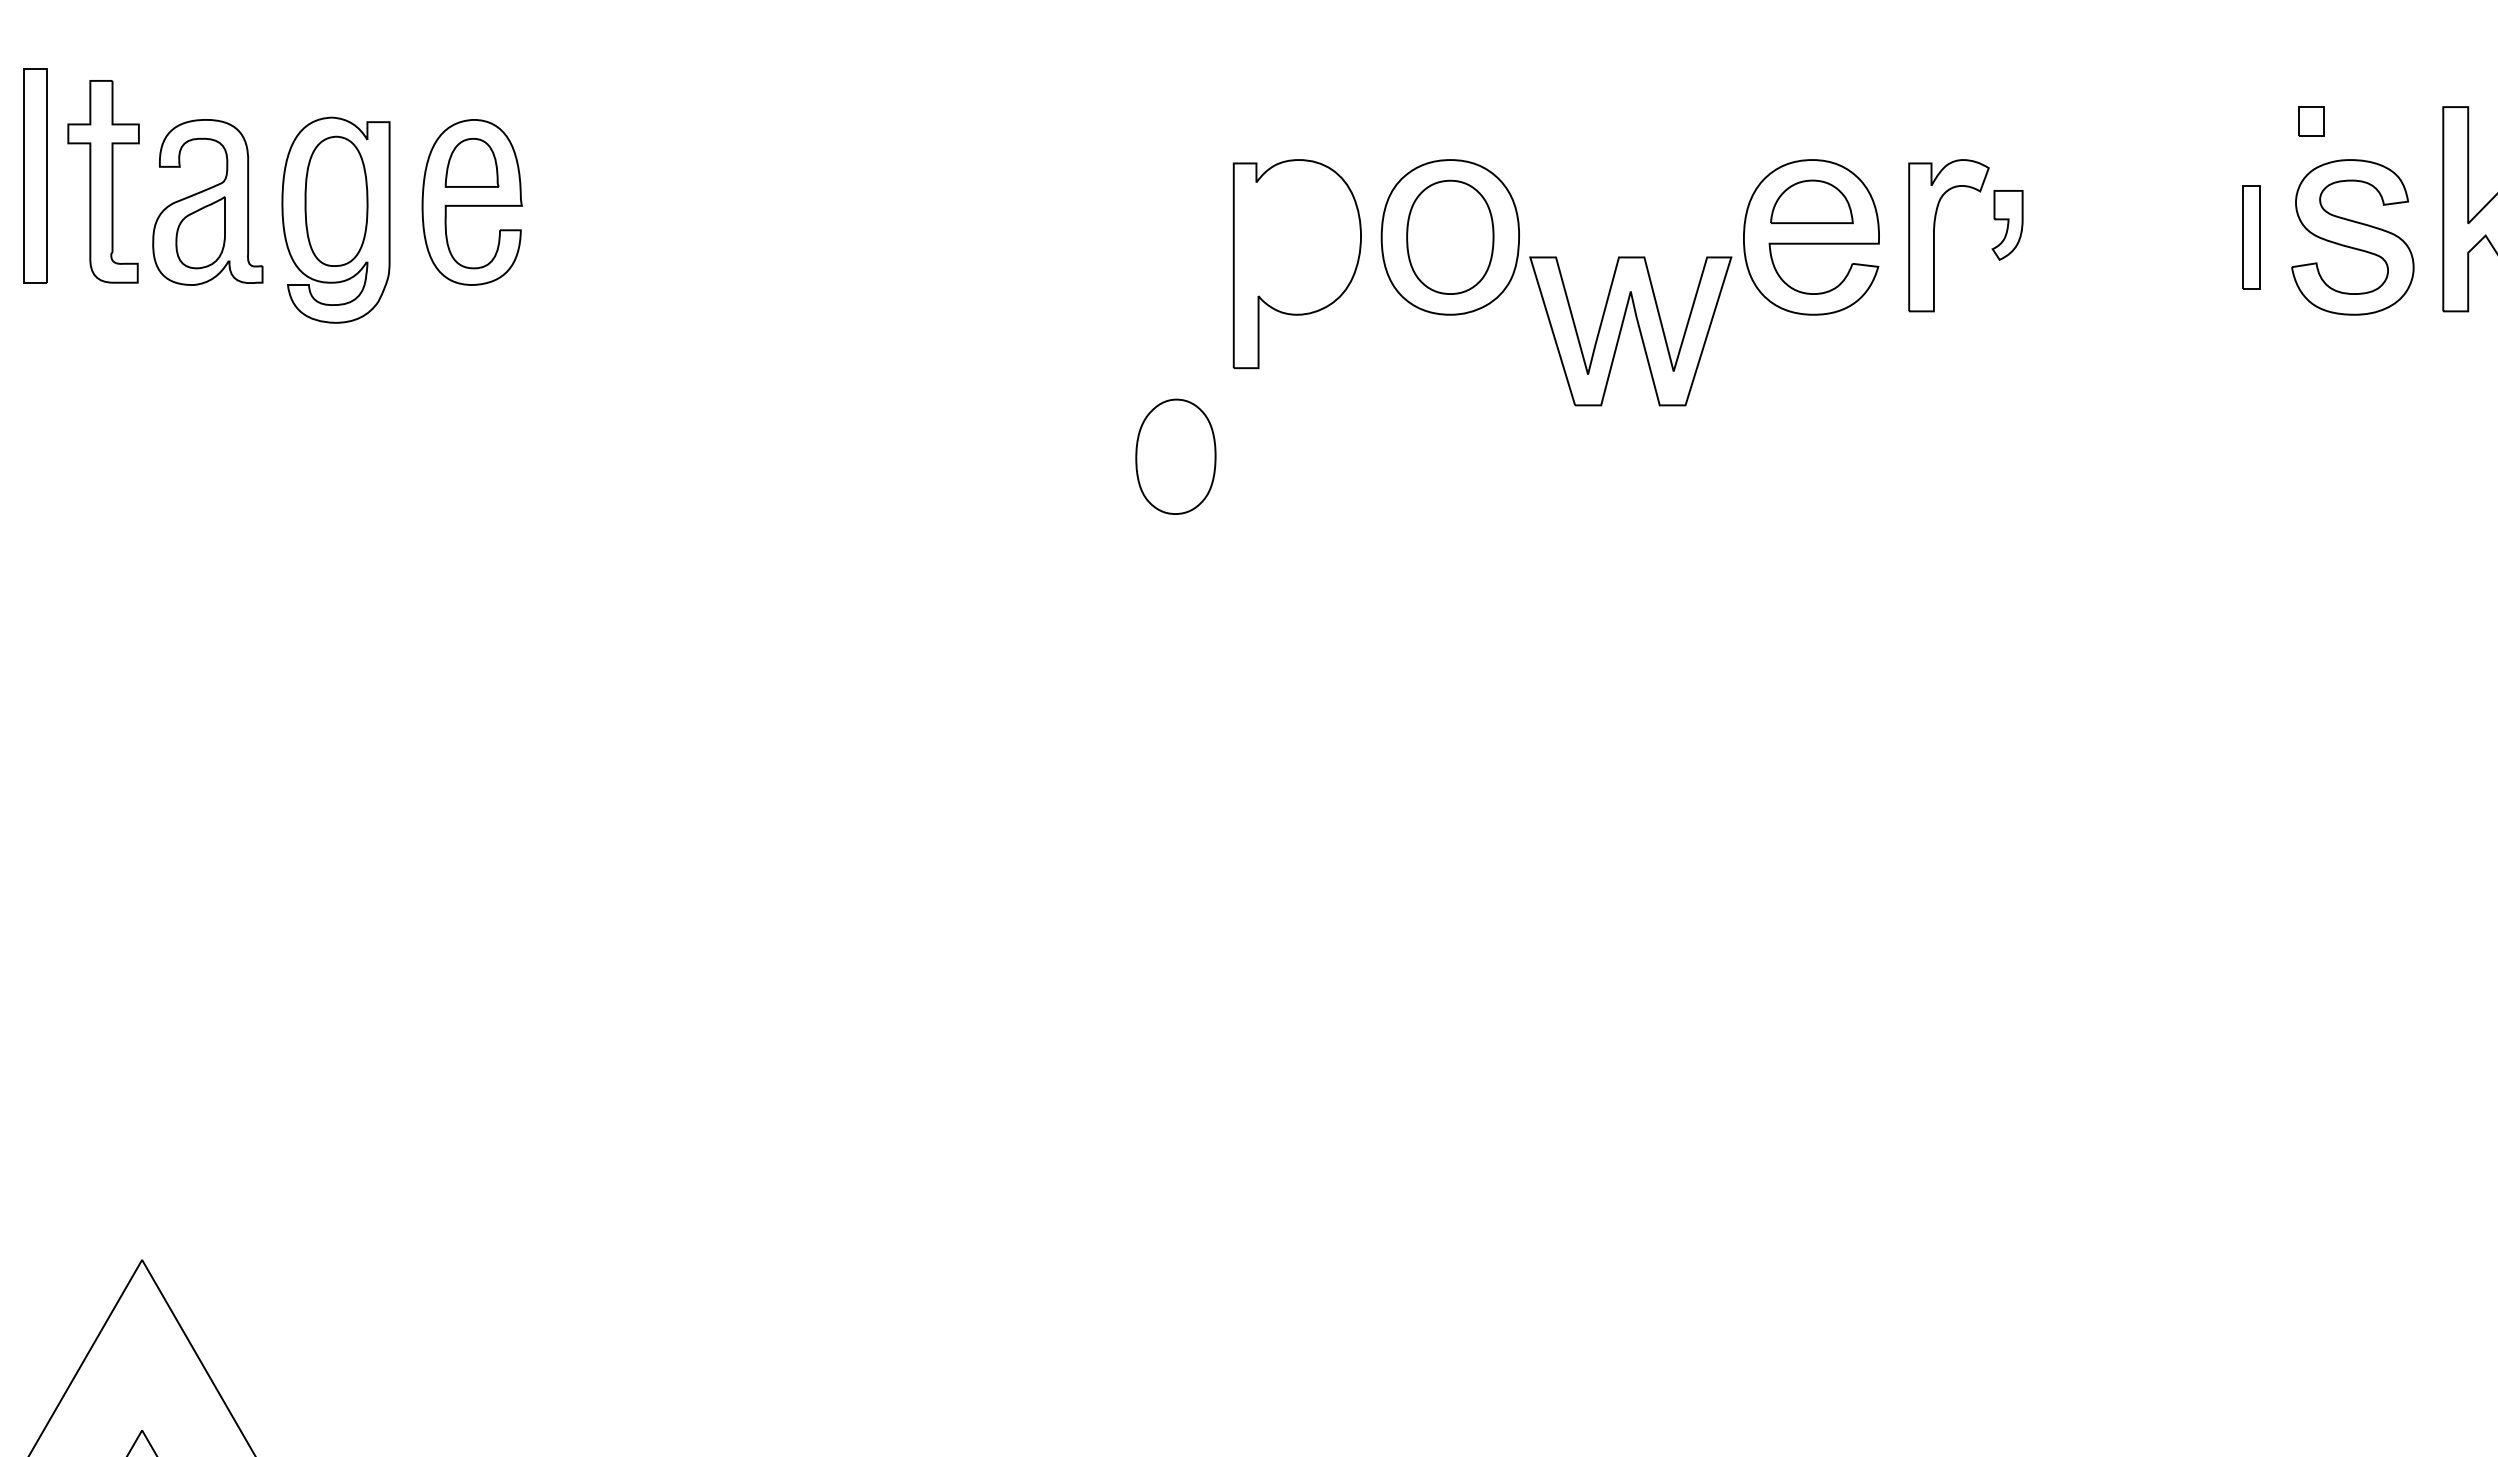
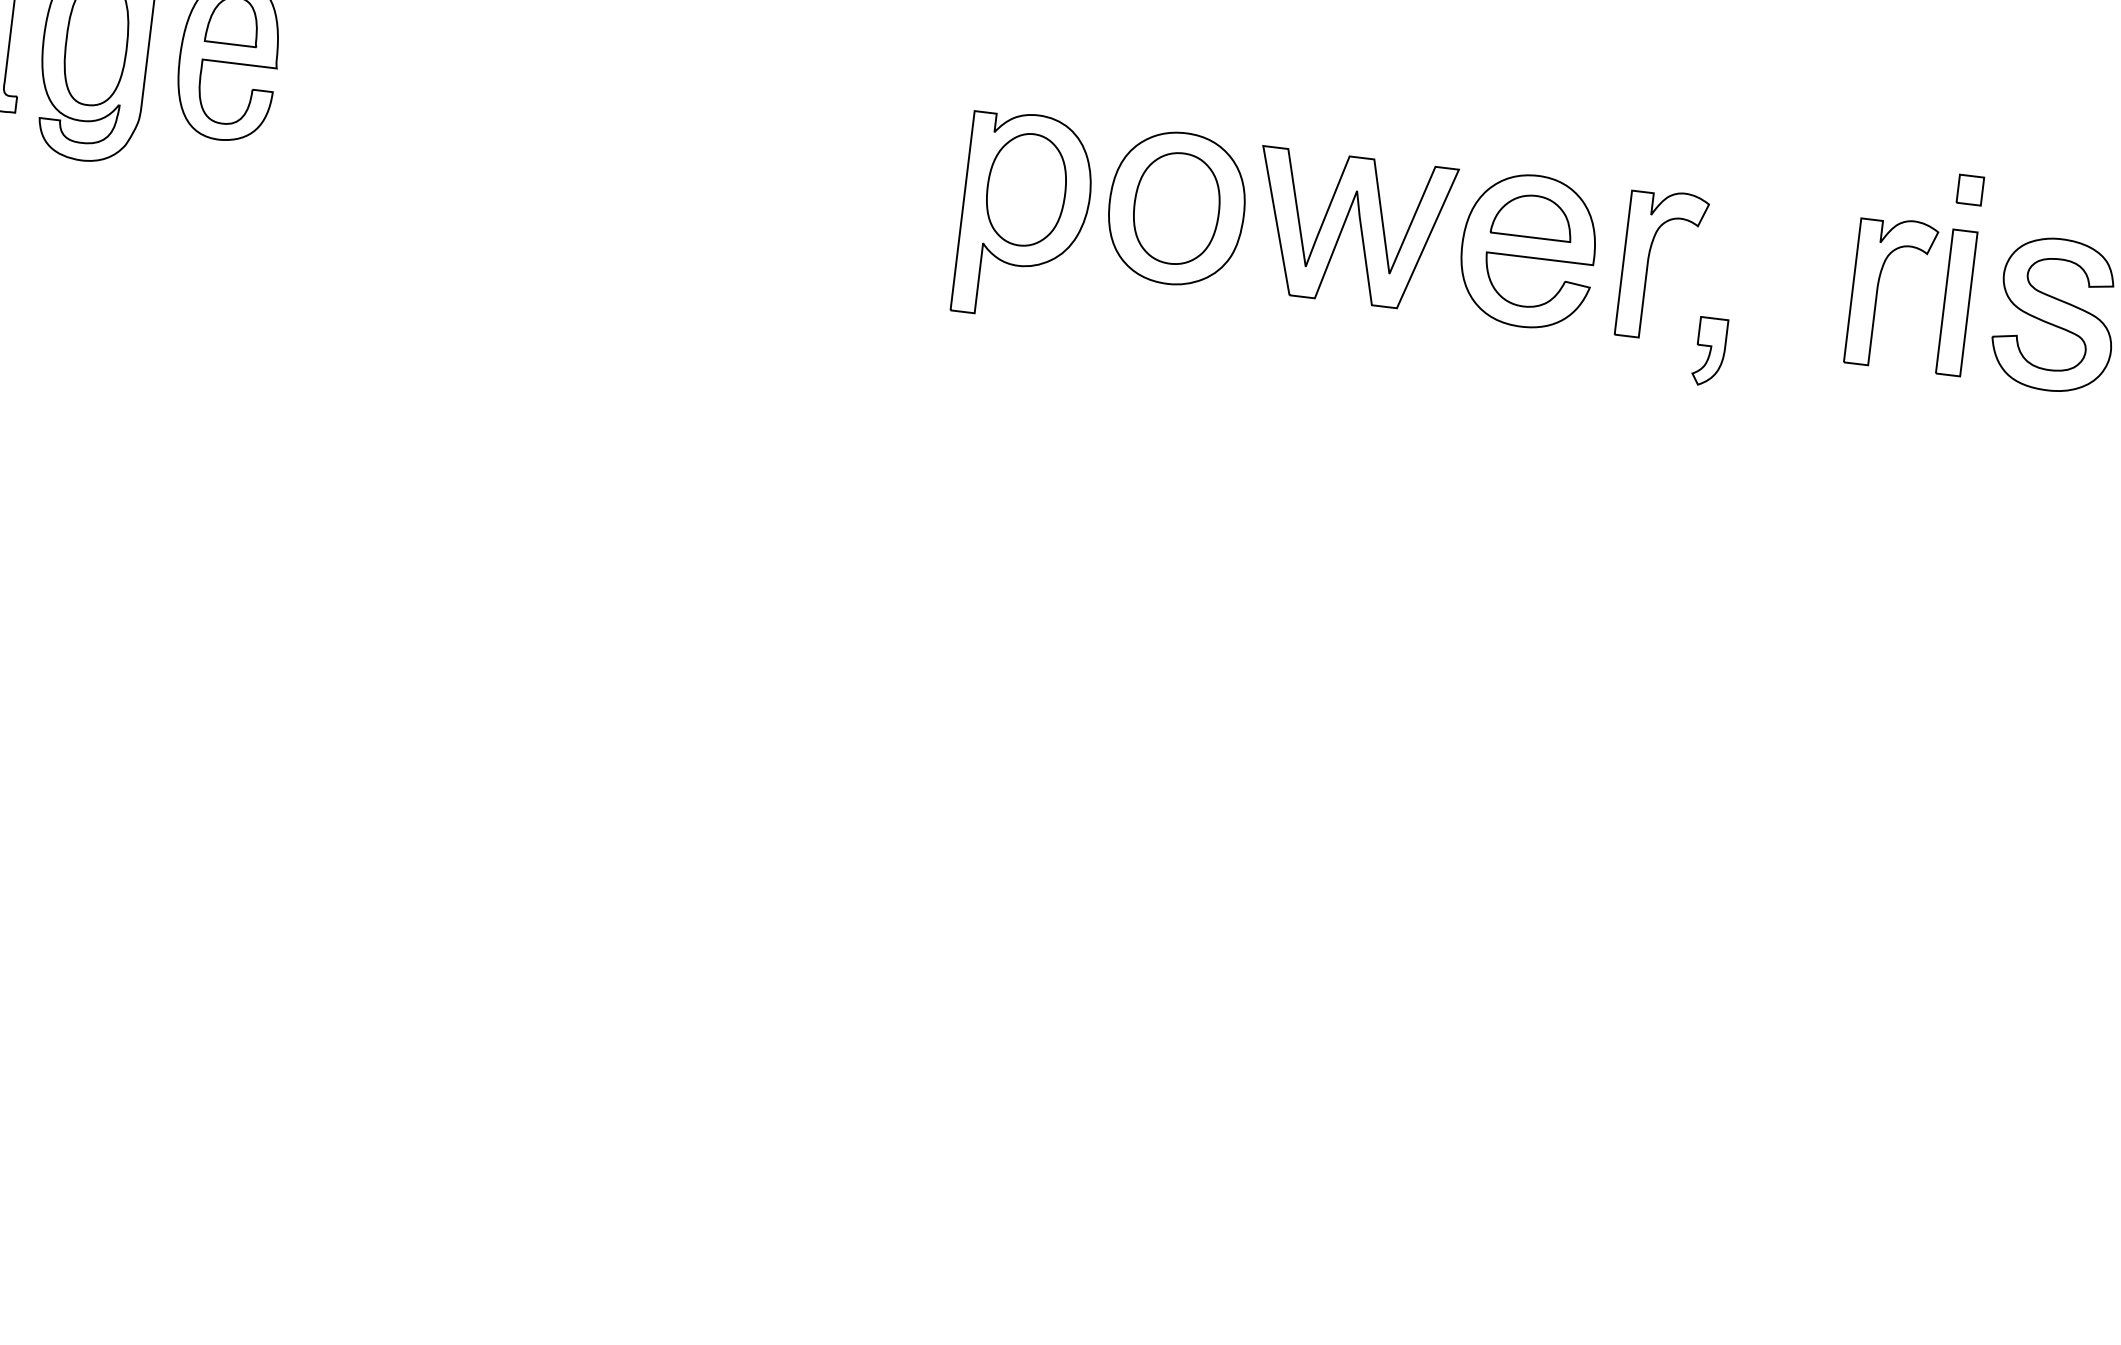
part: (2311, 121) -> (1970, 190), moved
part: (2007, 225) -> (1709, 352), moved
part: (2170, 235) -> (1877, 291), added
part: (2251, 236) -> (1956, 302), size x1.43
part: (1638, 329) -> (1360, 228), moved
part: (1175, 456) -> (1026, 189), moved

